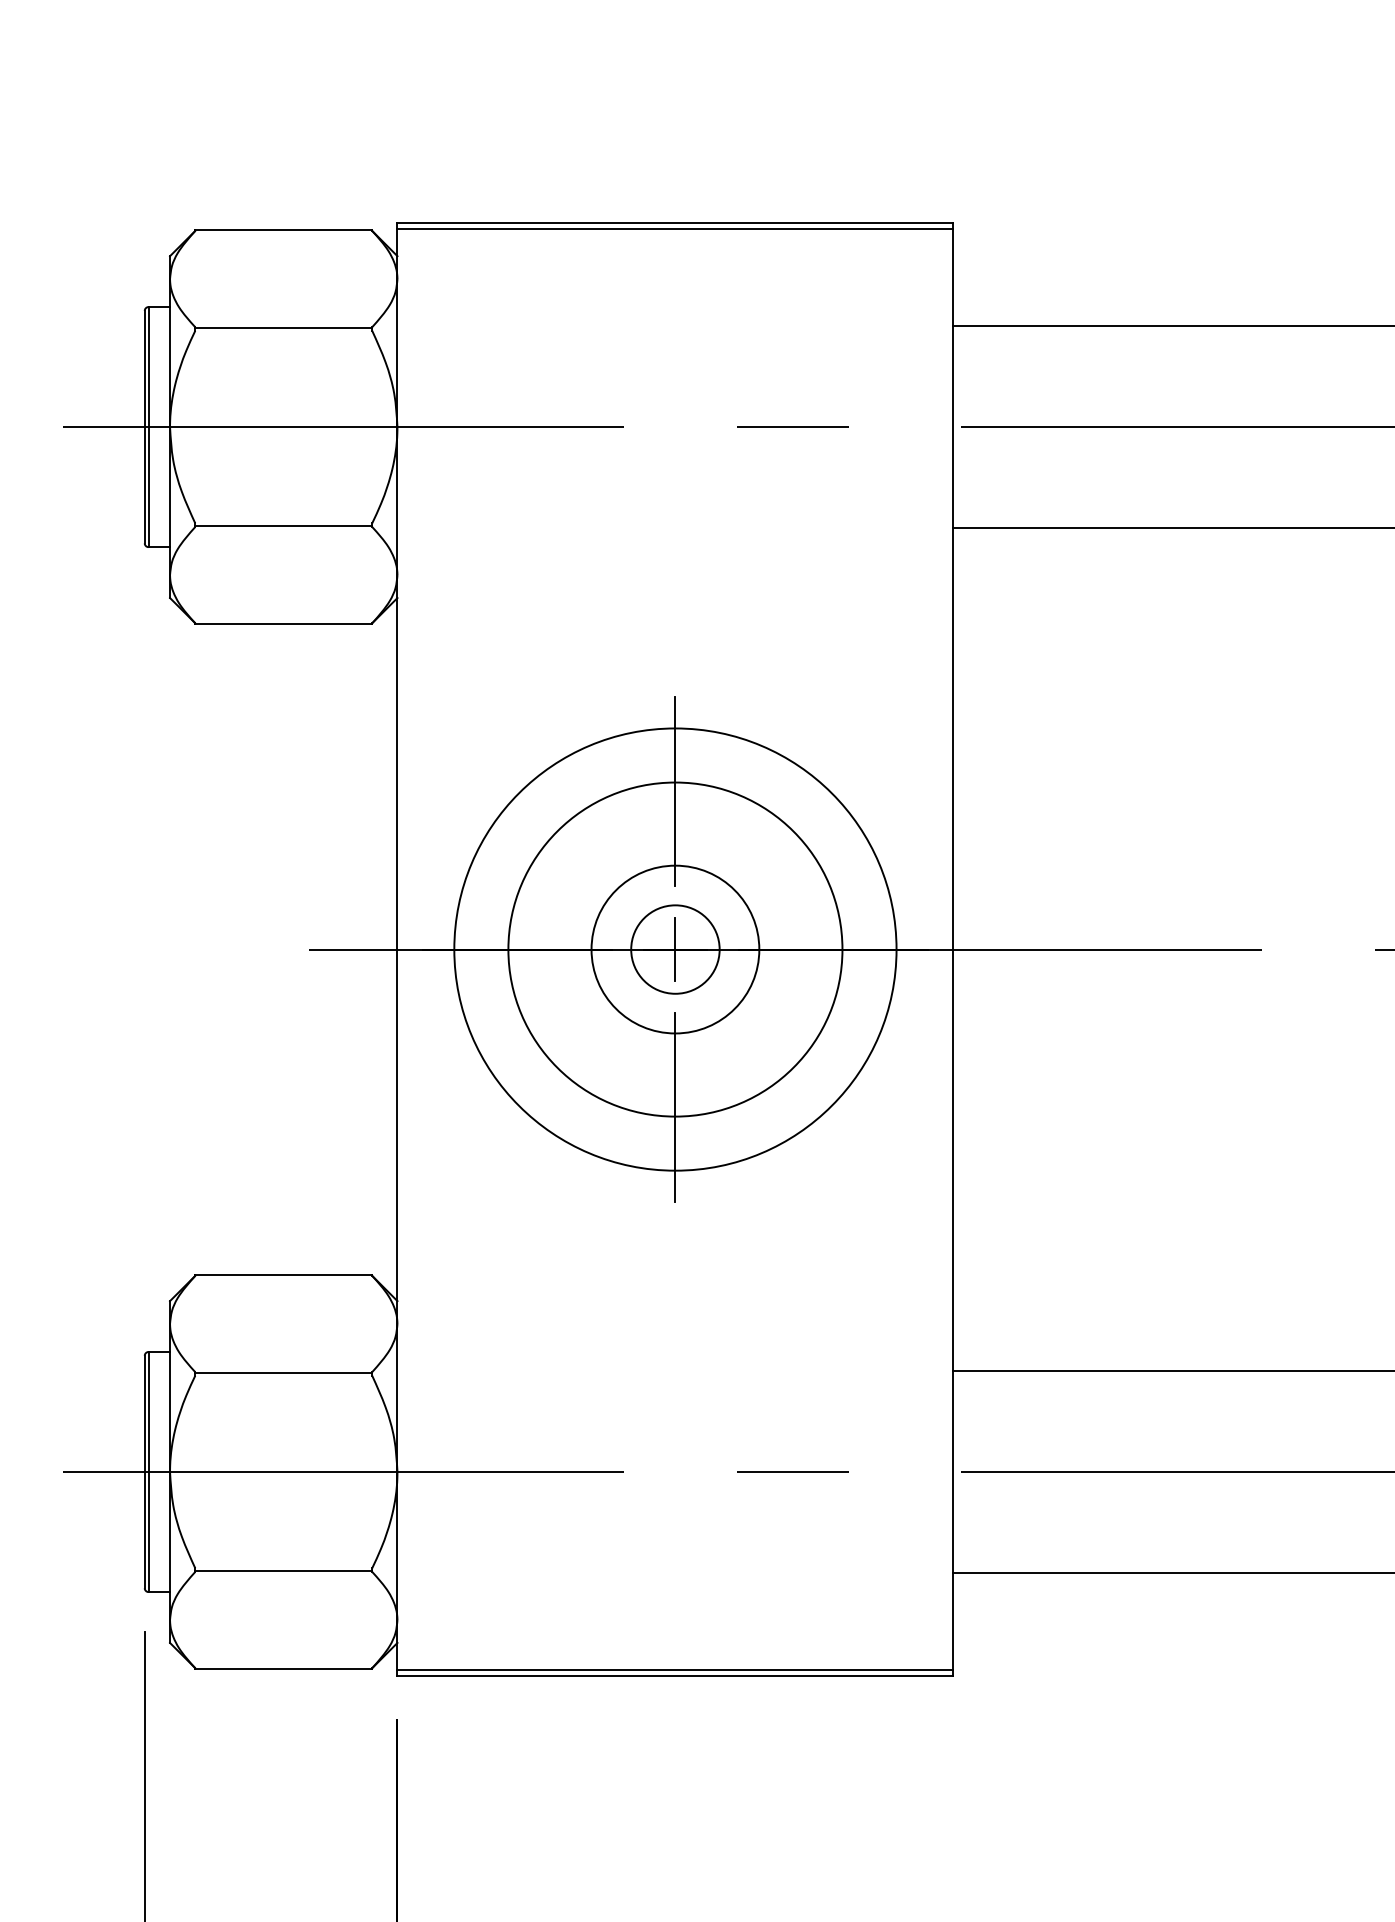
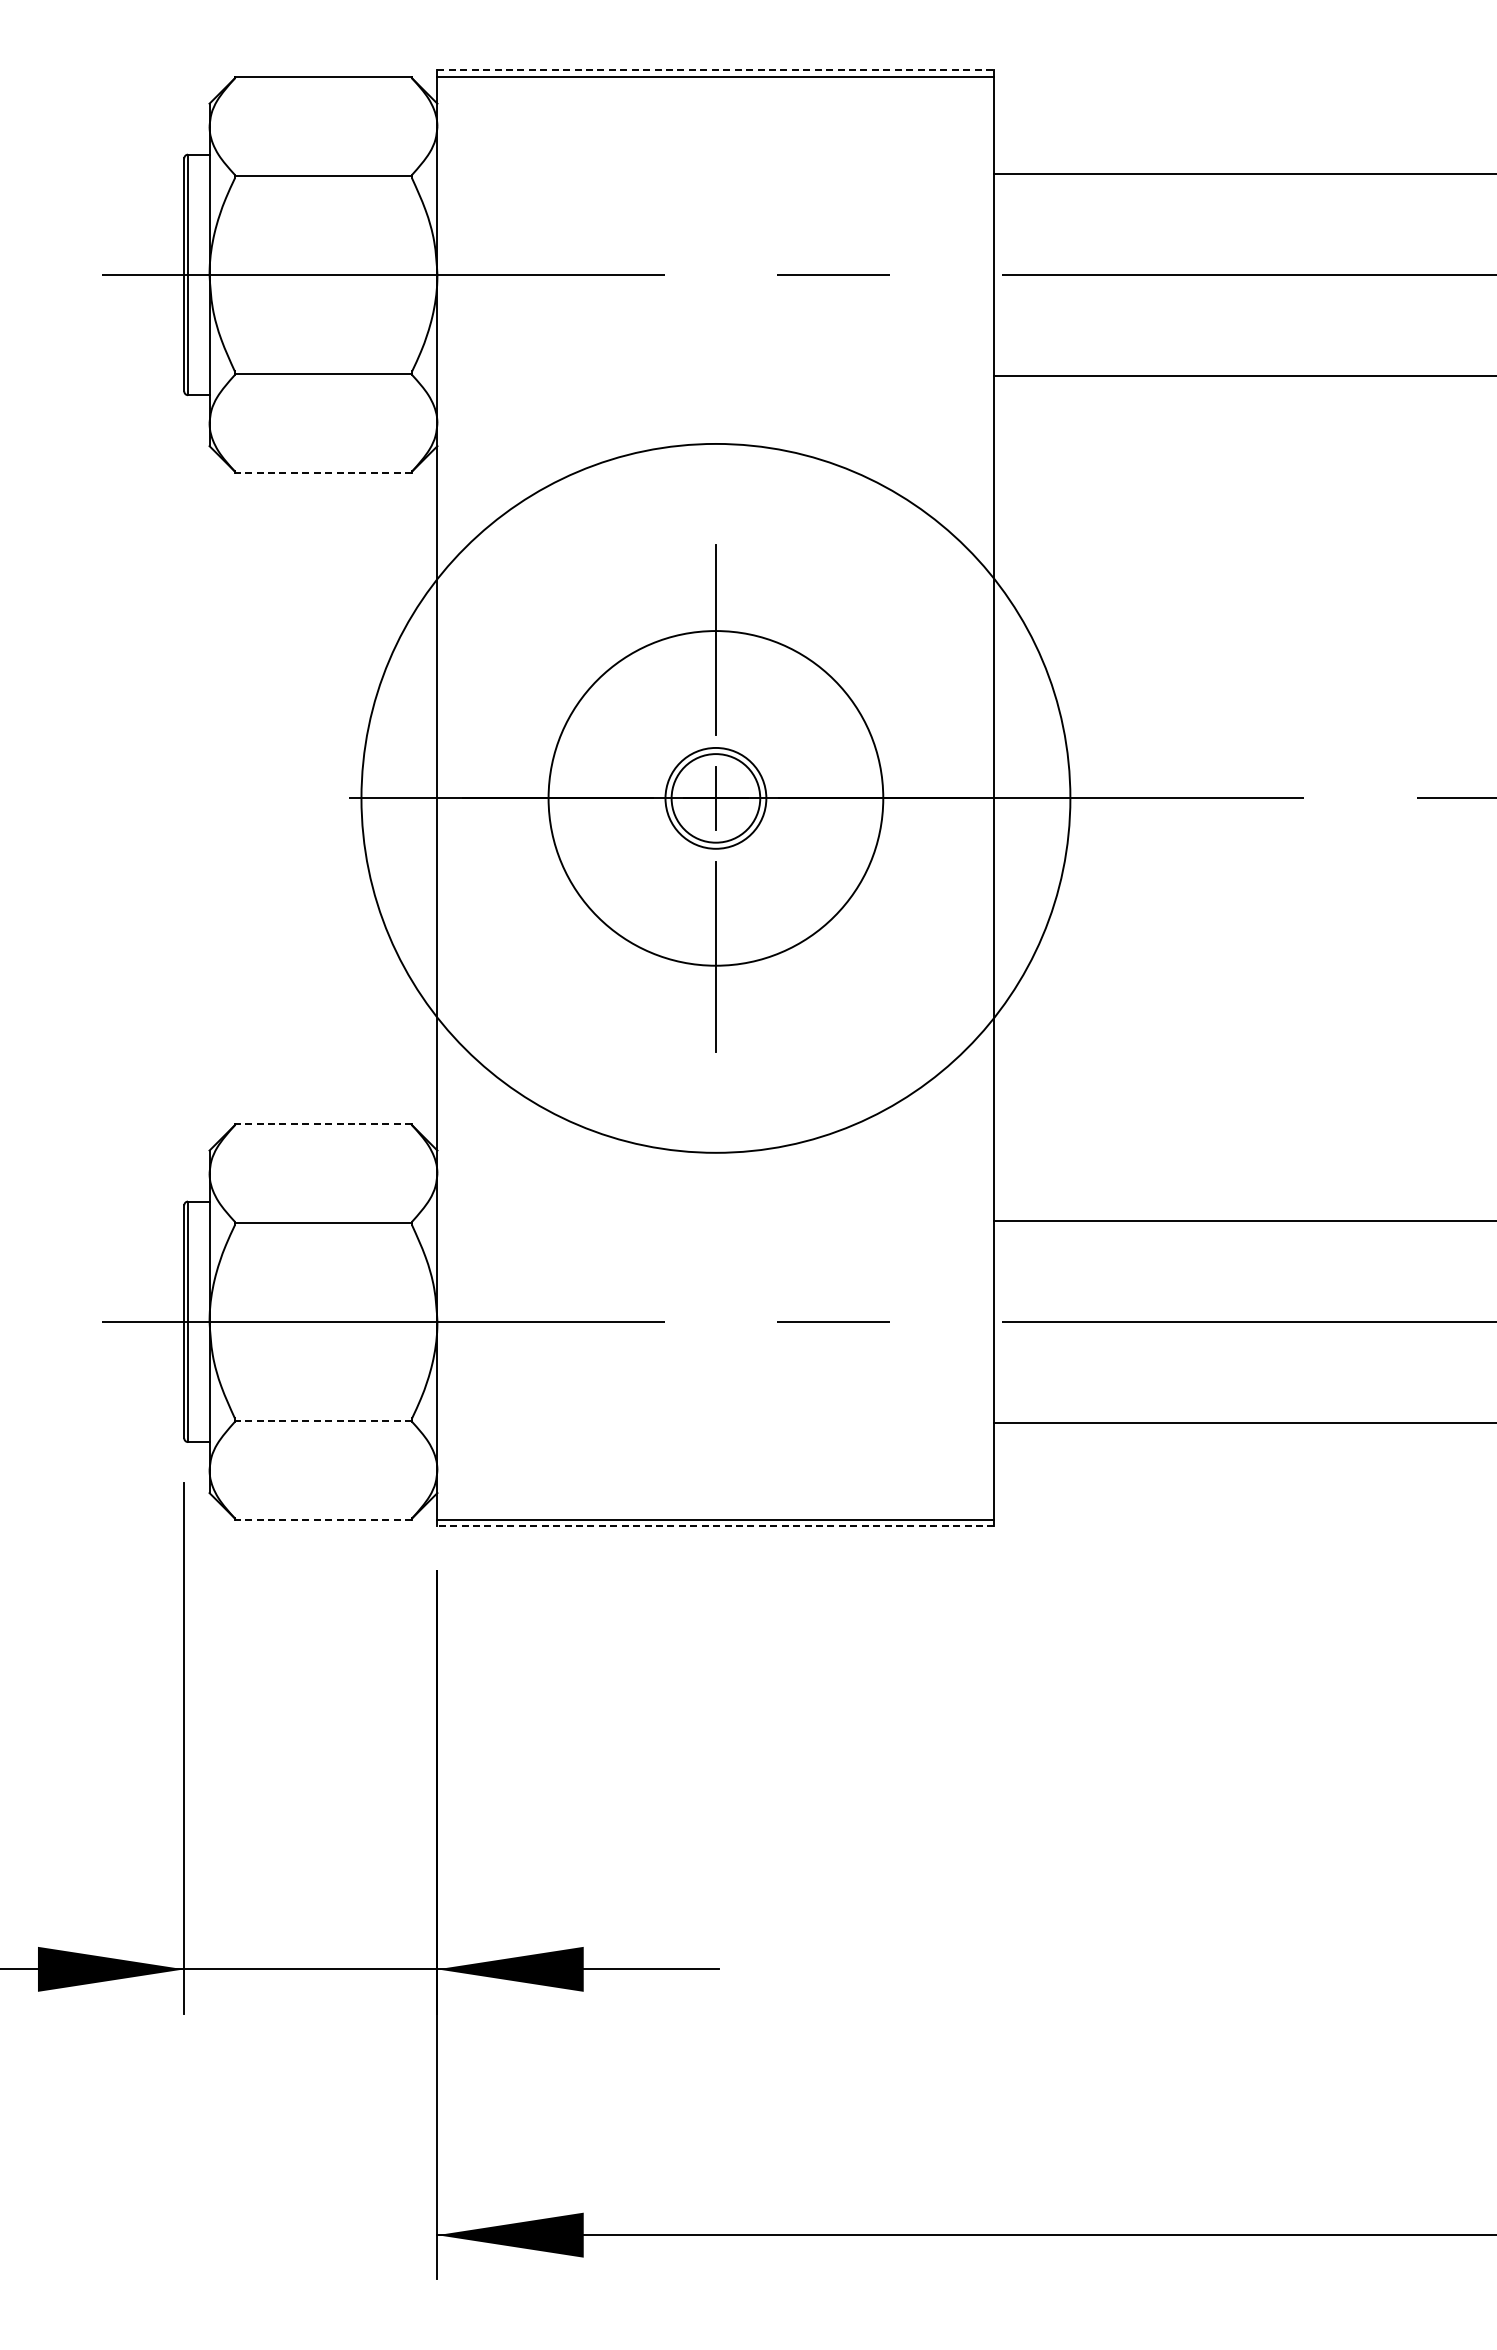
line: (676, 223) -> (716, 70), solid -> dashed
line: (283, 624) -> (323, 472), solid -> dashed
circle: (675, 948) -> (715, 797), size x1.6
circle: (675, 949) -> (715, 798), size x0.6
line: (283, 1275) -> (323, 1124), solid -> dashed
line: (283, 1570) -> (323, 1420), solid -> dashed
line: (283, 1669) -> (323, 1519), solid -> dashed
line: (675, 1676) -> (715, 1526), solid -> dashed

